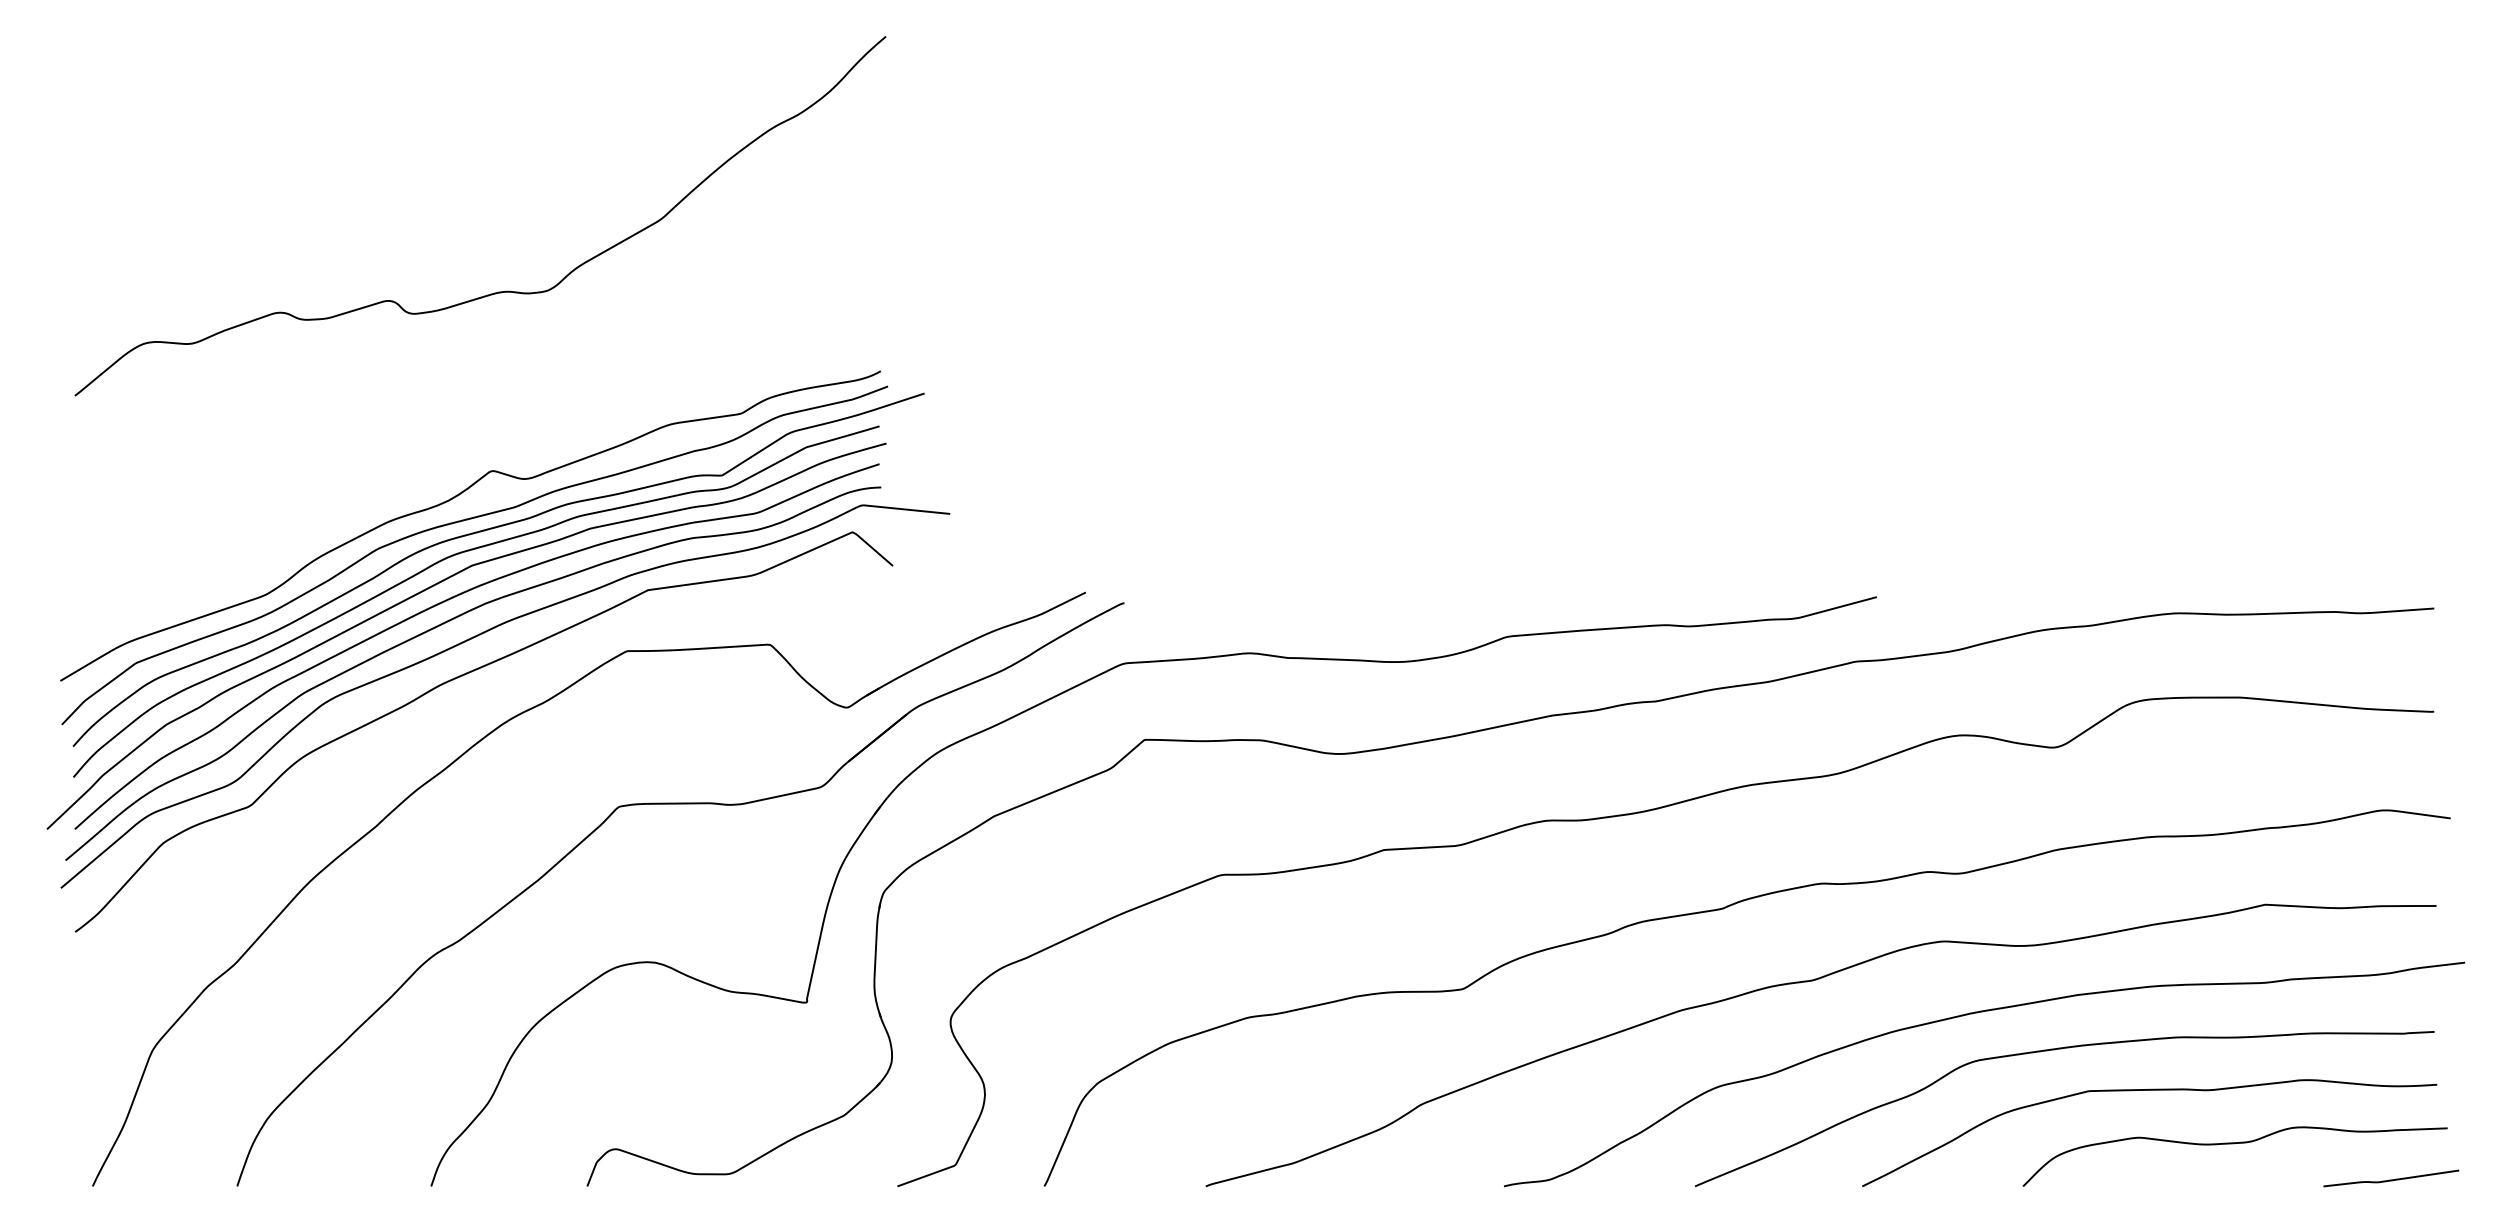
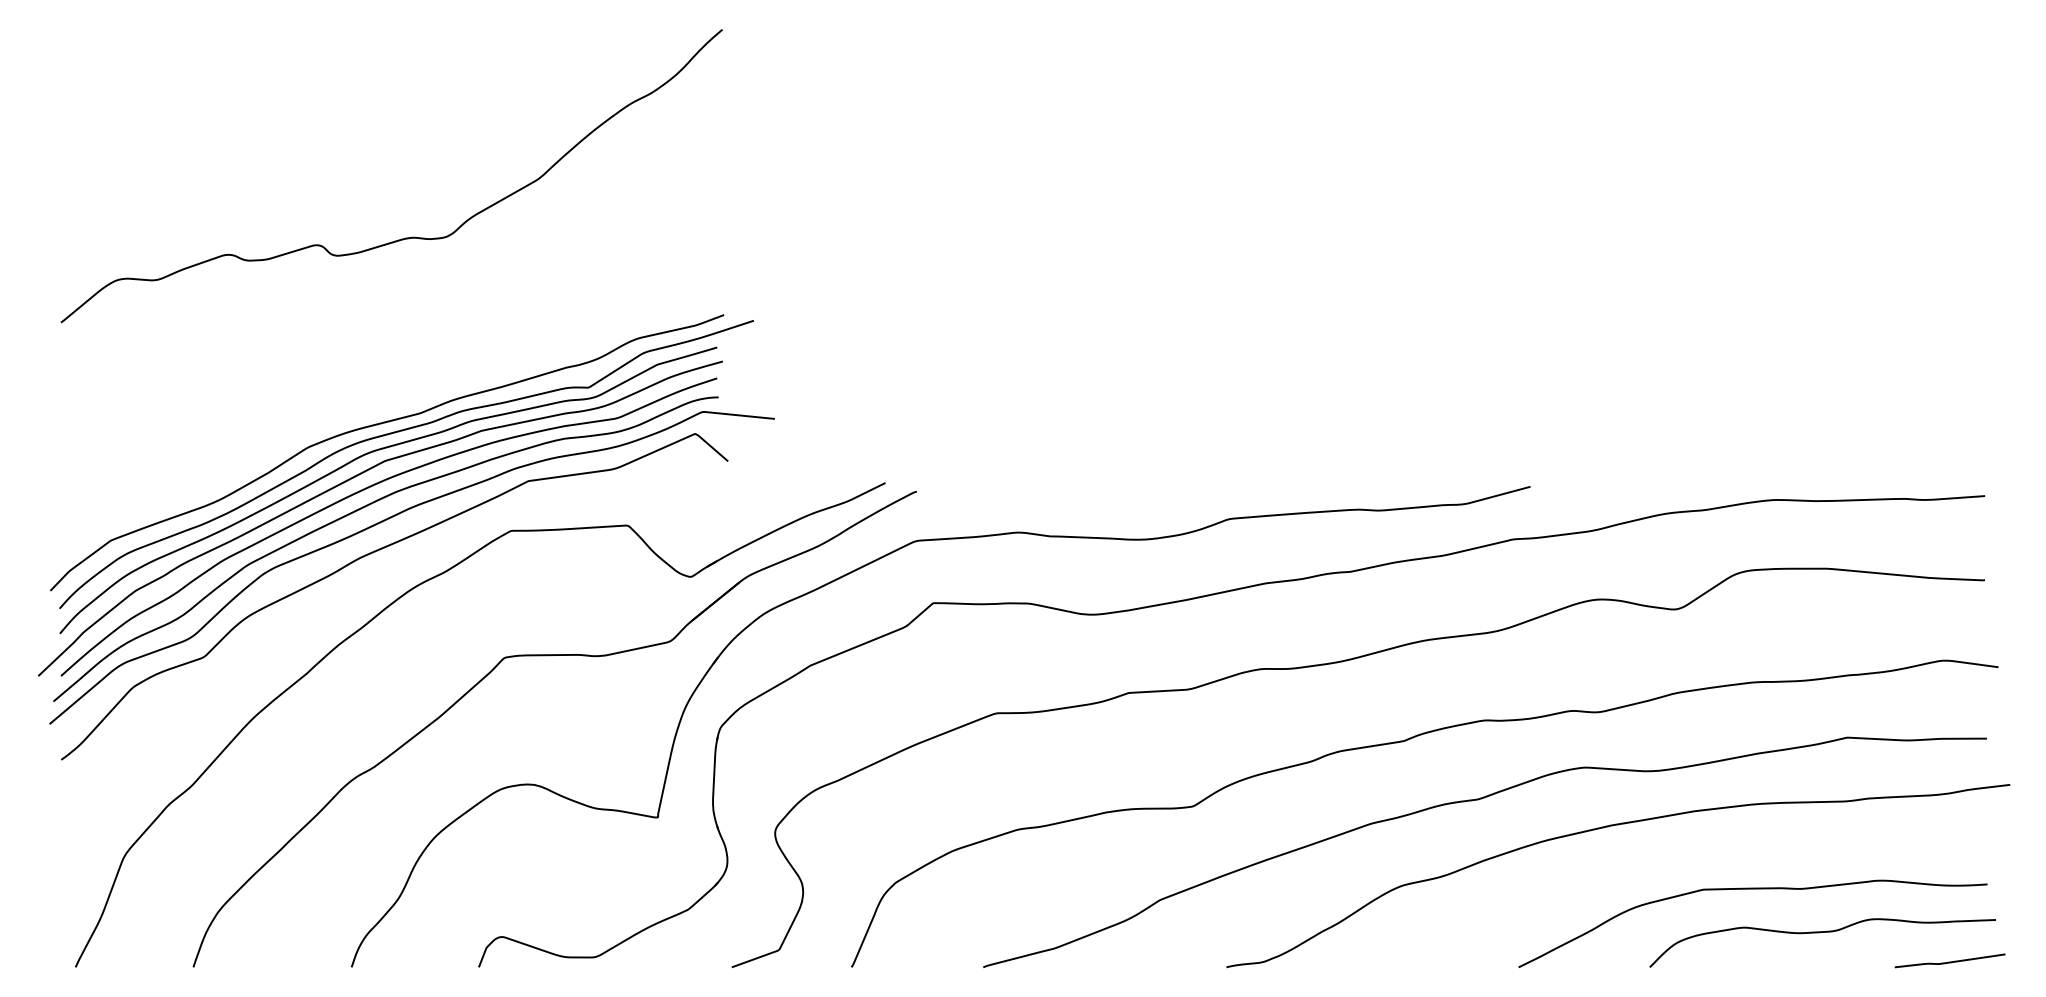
curve: (456, 497) -> (372, 405), removed
curve: (2054, 1050) -> (1675, 856), removed

